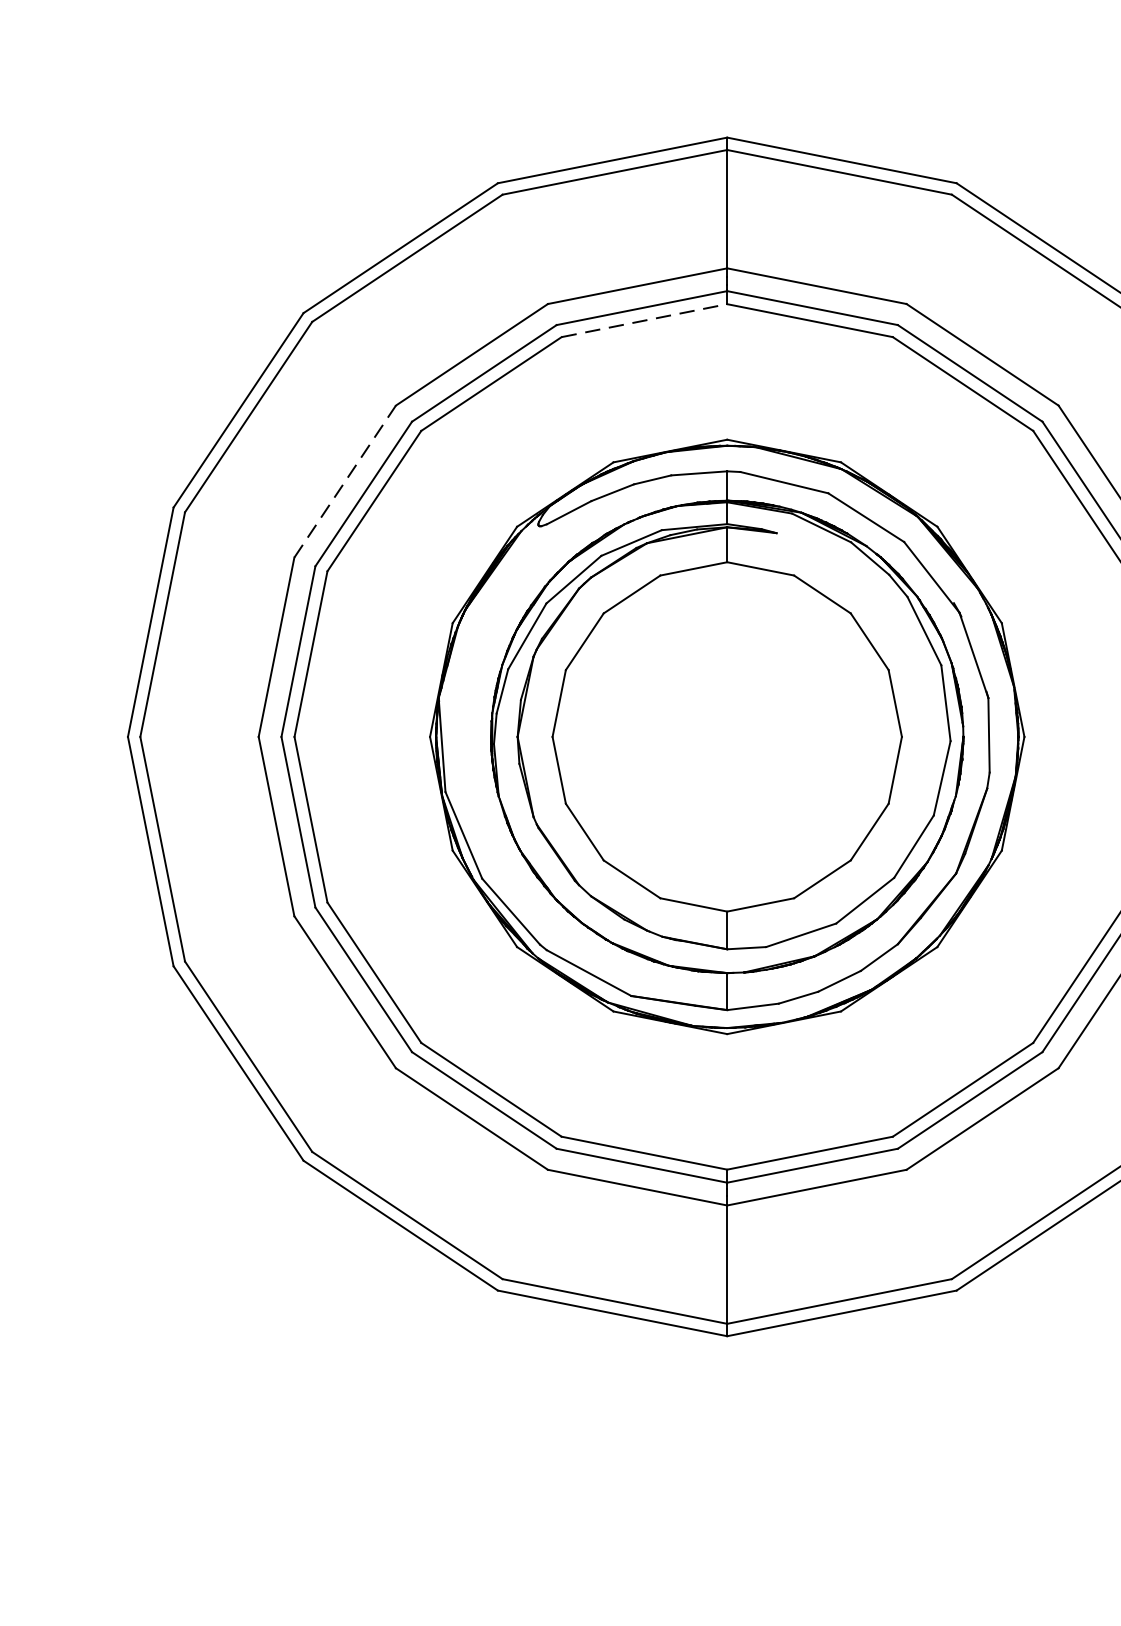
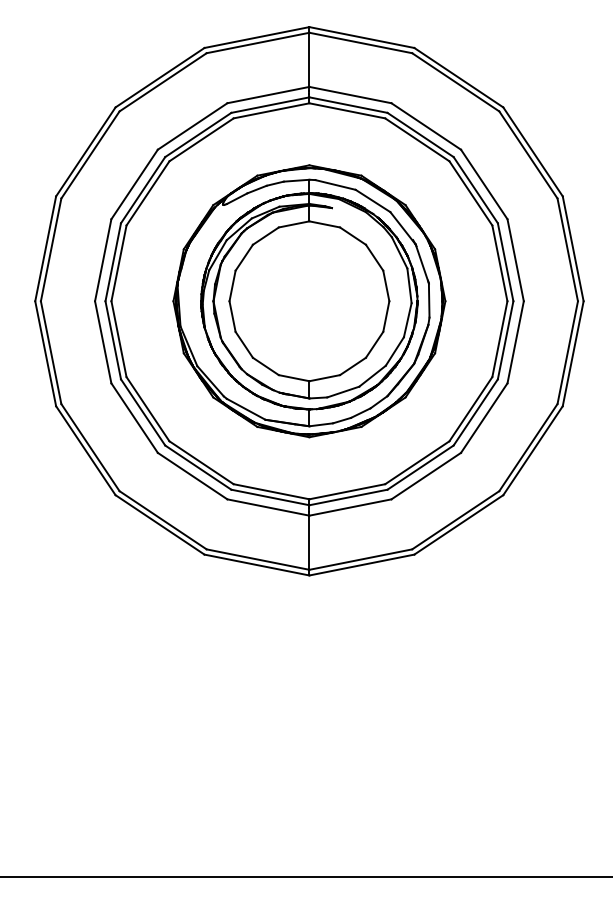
line: (644, 319) -> (271, 110), dashed -> solid
line: (344, 481) -> (134, 184), dashed -> solid

